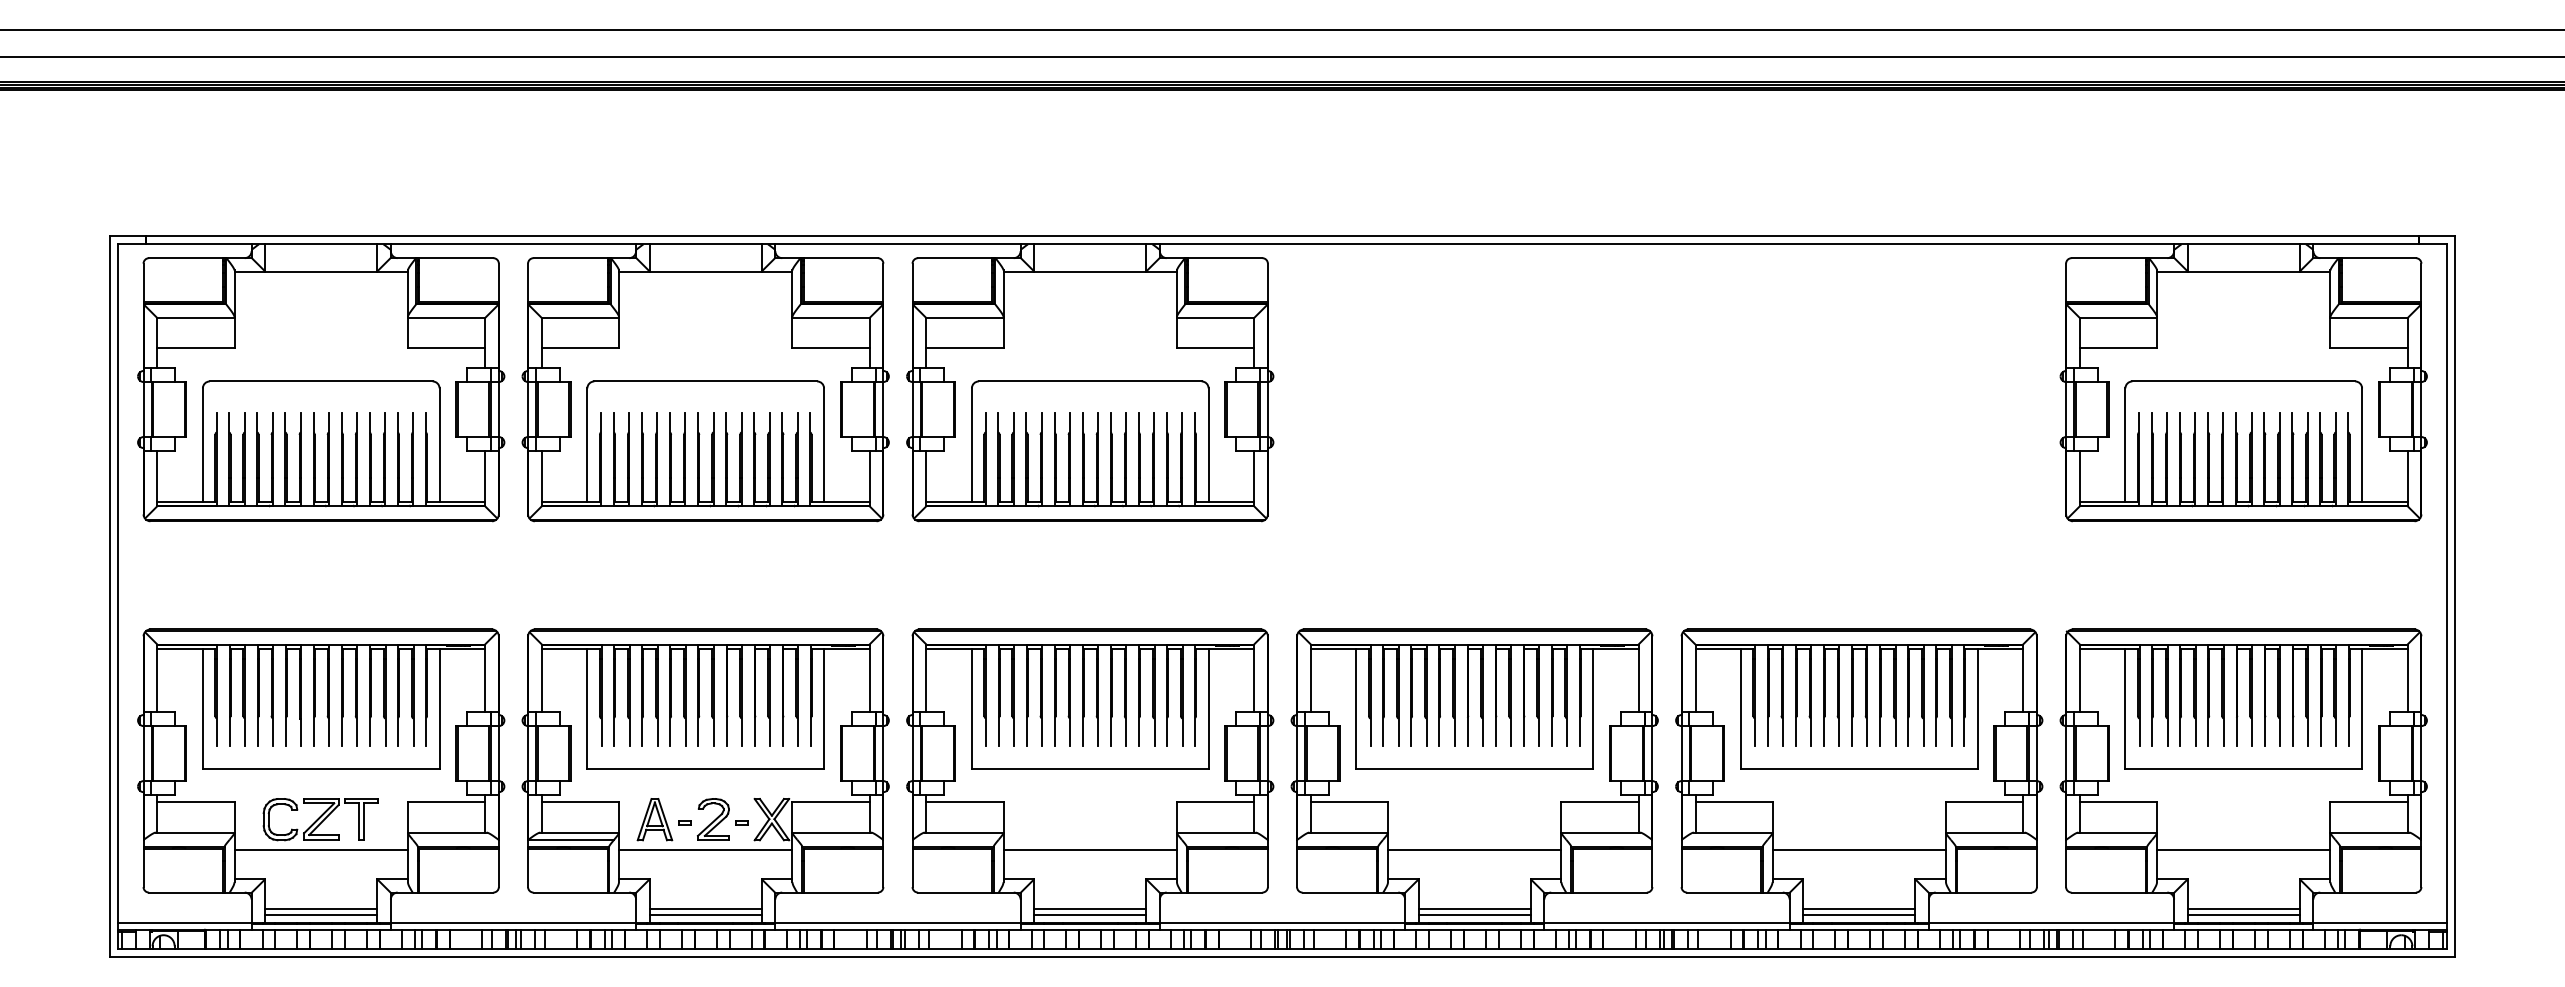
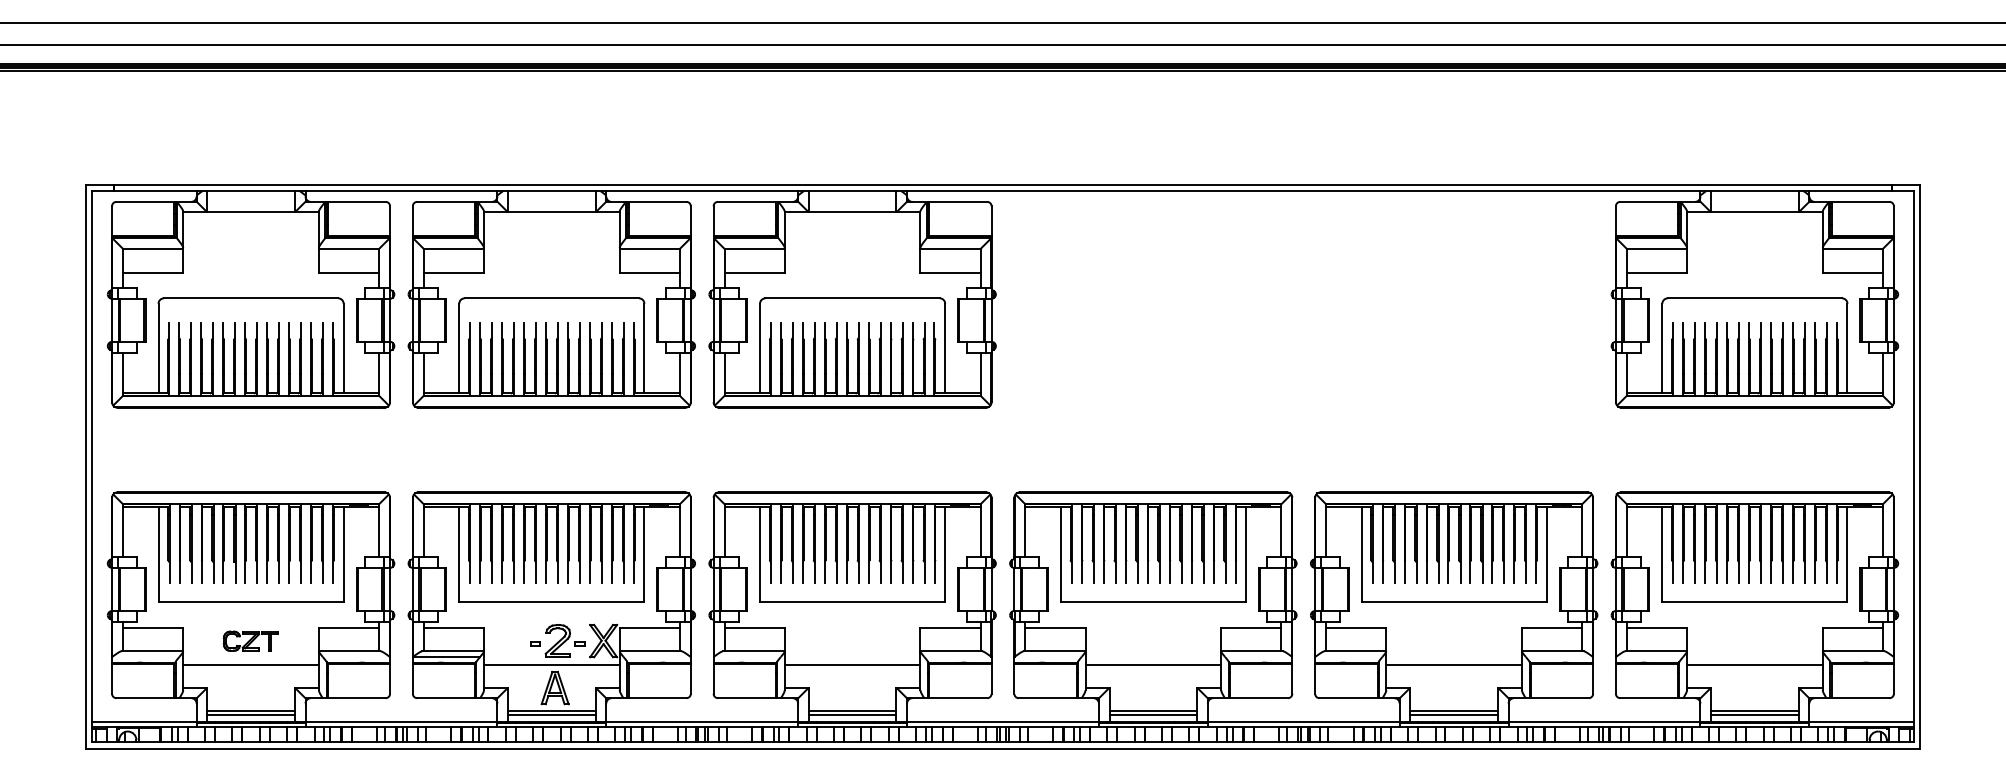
part: (320, 819) -> (250, 640), size x0.6
part: (654, 819) -> (554, 687), moved

